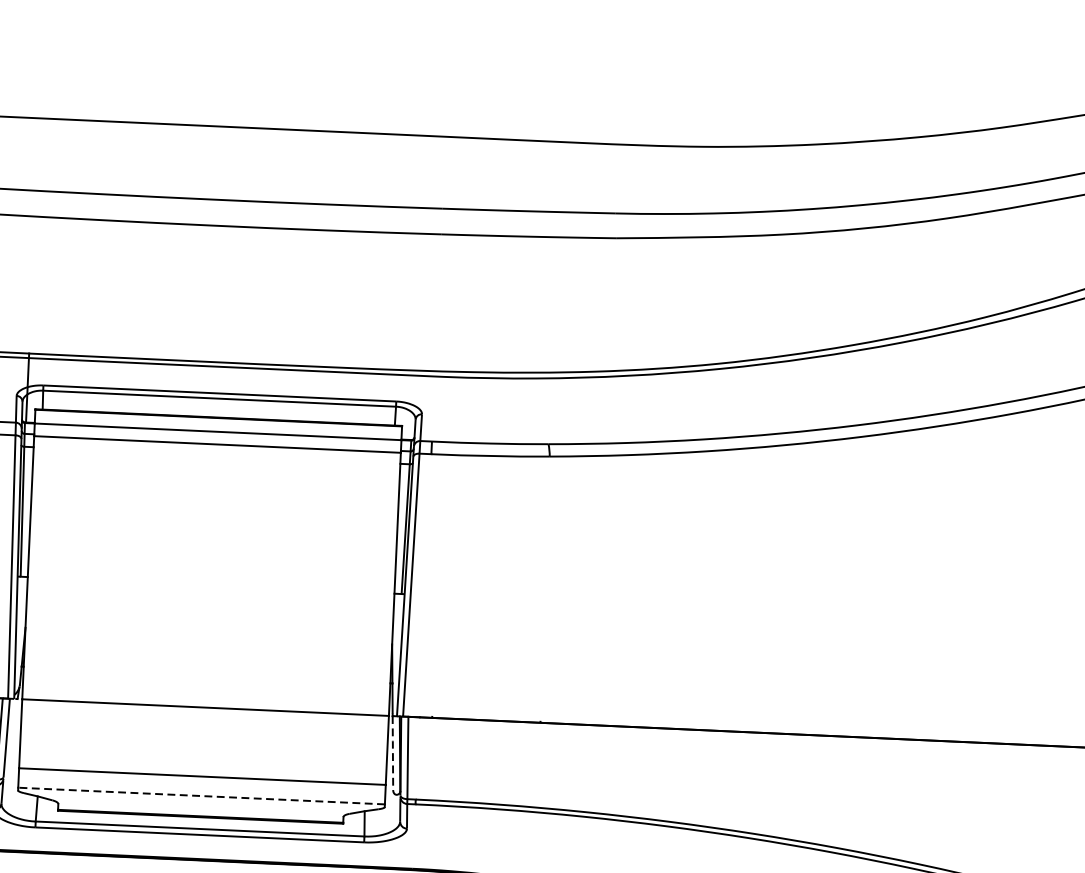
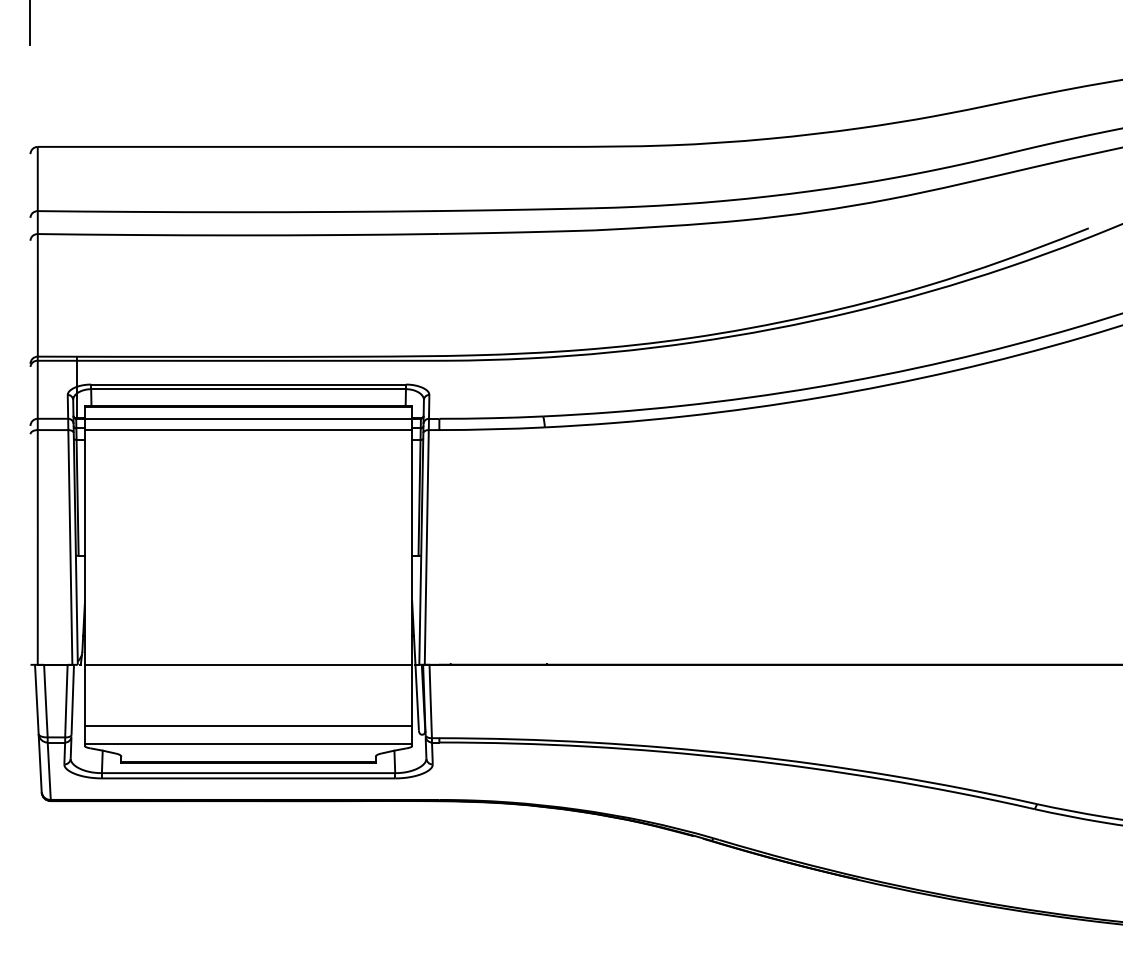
line: (393, 753) -> (417, 698), dashed -> solid
line: (201, 795) -> (248, 743), dashed -> solid

